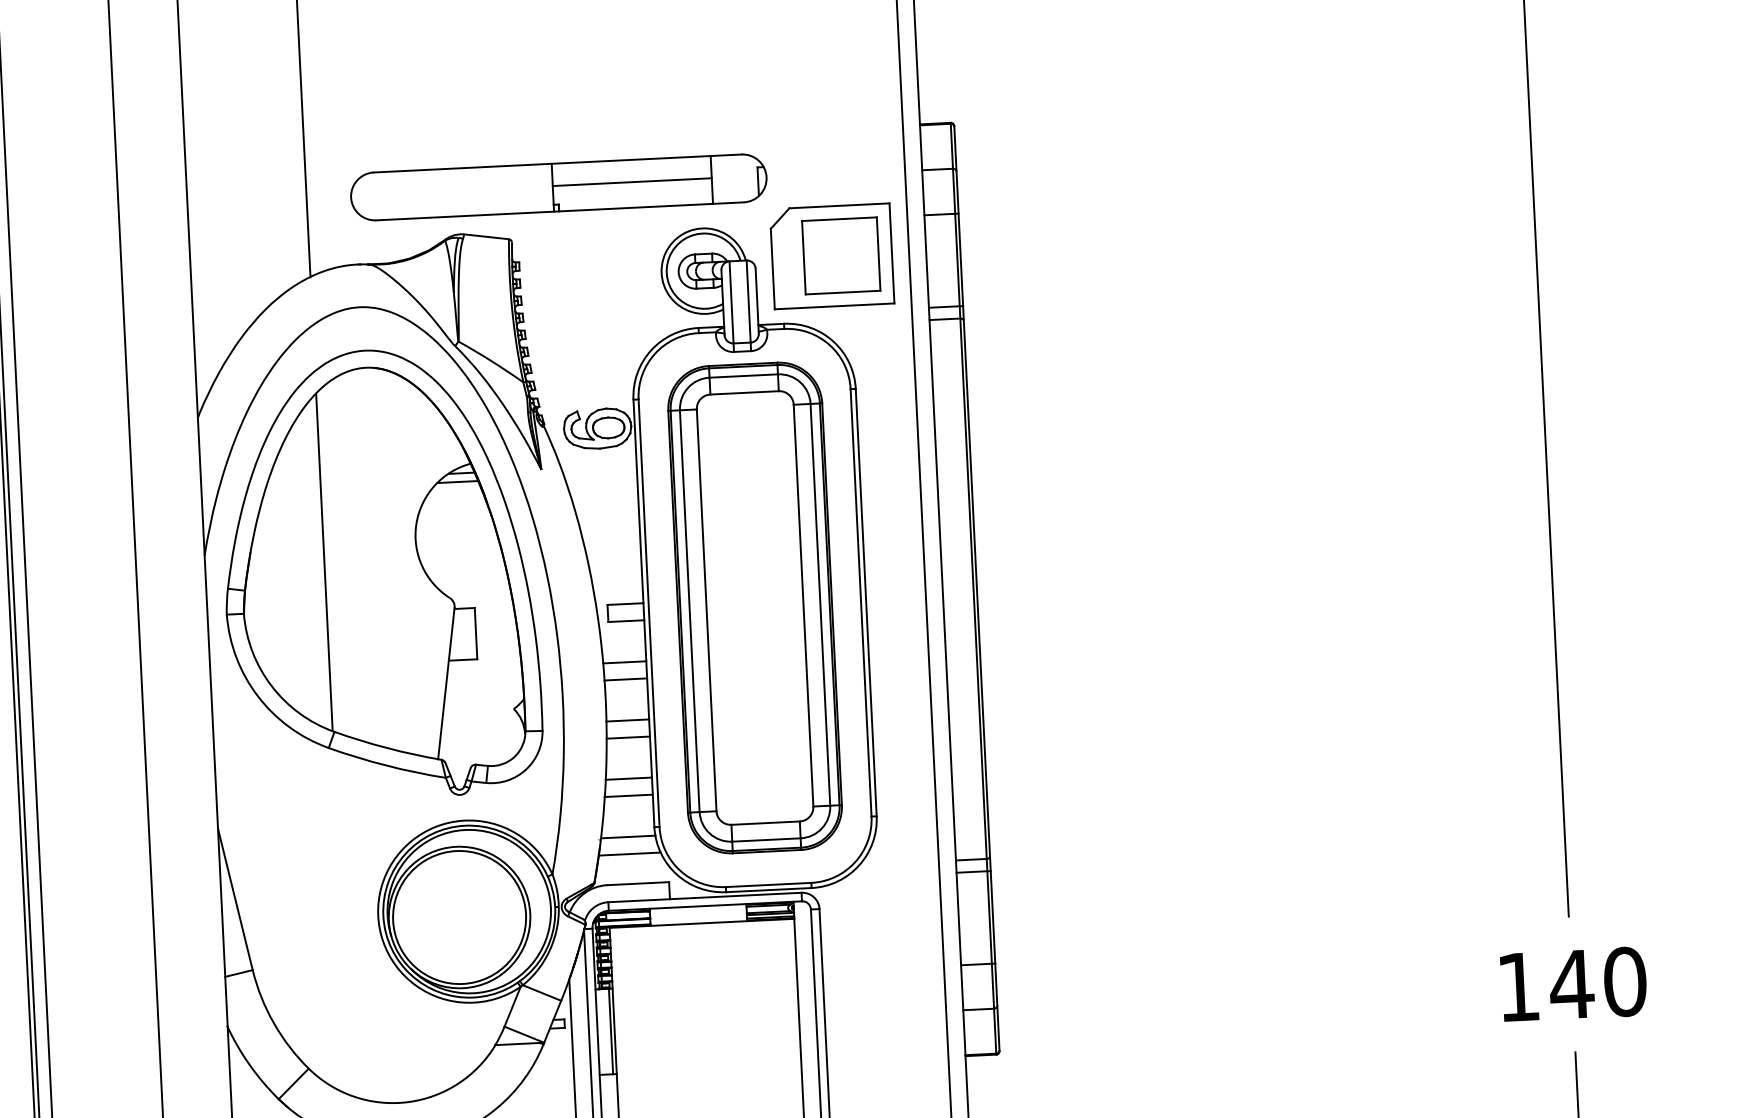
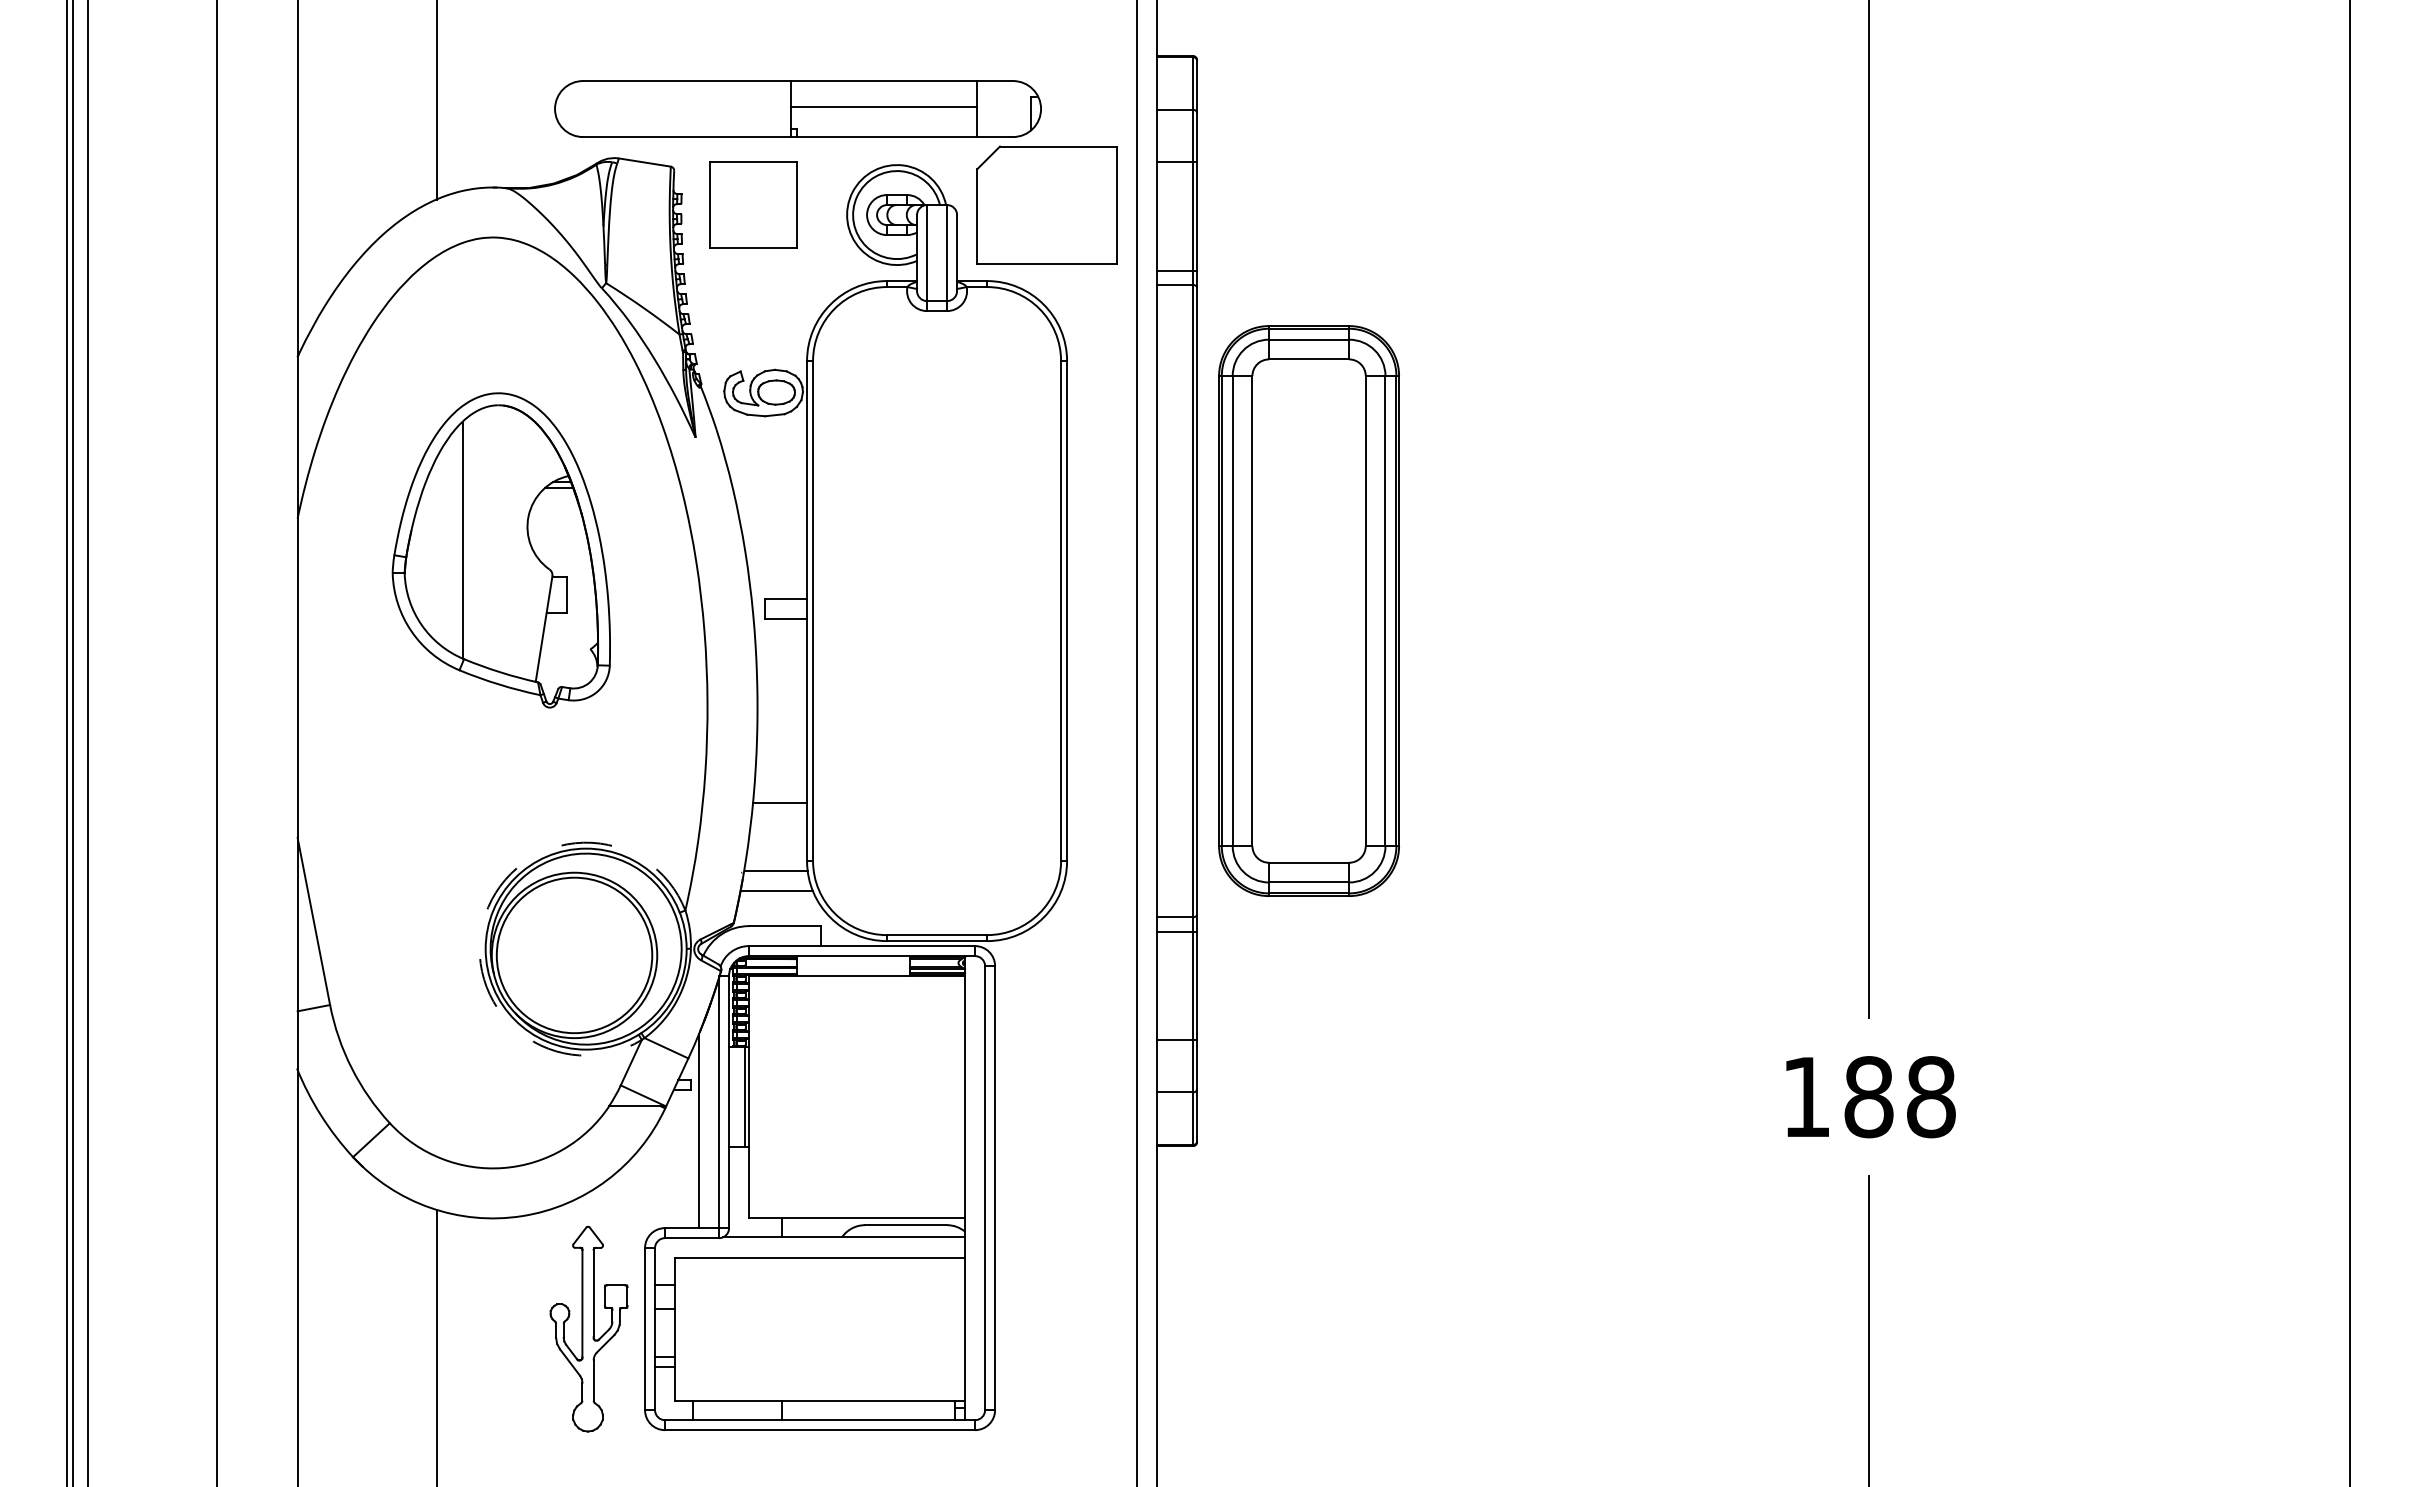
part: (558, 187) -> (797, 108), moved
part: (841, 255) -> (753, 204), moved
part: (380, 574) -> (501, 550), size x0.6
part: (754, 607) -> (1308, 610), moved
line: (624, 662) -> (781, 667), removed
line: (626, 679) -> (782, 687), removed
line: (627, 720) -> (781, 735), removed
line: (628, 737) -> (781, 755), removed
line: (628, 796) -> (778, 823), removed
arc: (381, 887) -> (485, 915), solid -> dashed
text: (1598, 983) -> (1899, 1097), 140 -> 188

